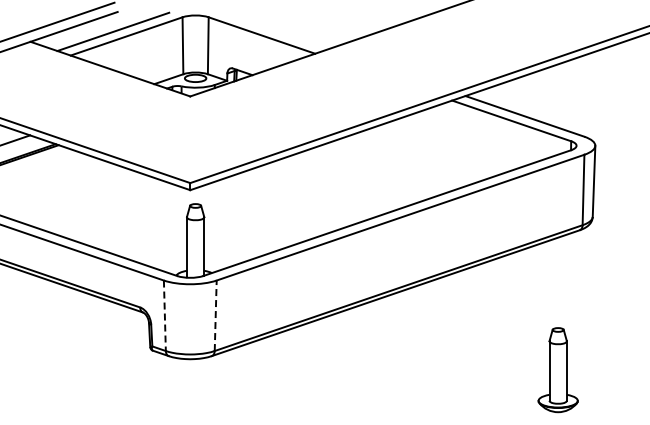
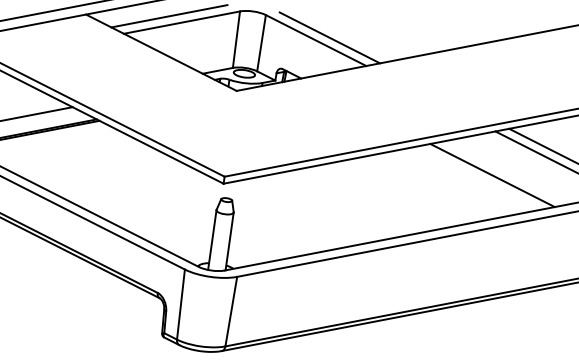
line: (275, 30) -> (330, 37), added
line: (455, 144) -> (492, 175), added
line: (215, 315) -> (231, 311), dashed -> solid
line: (164, 316) -> (180, 305), dashed -> solid

